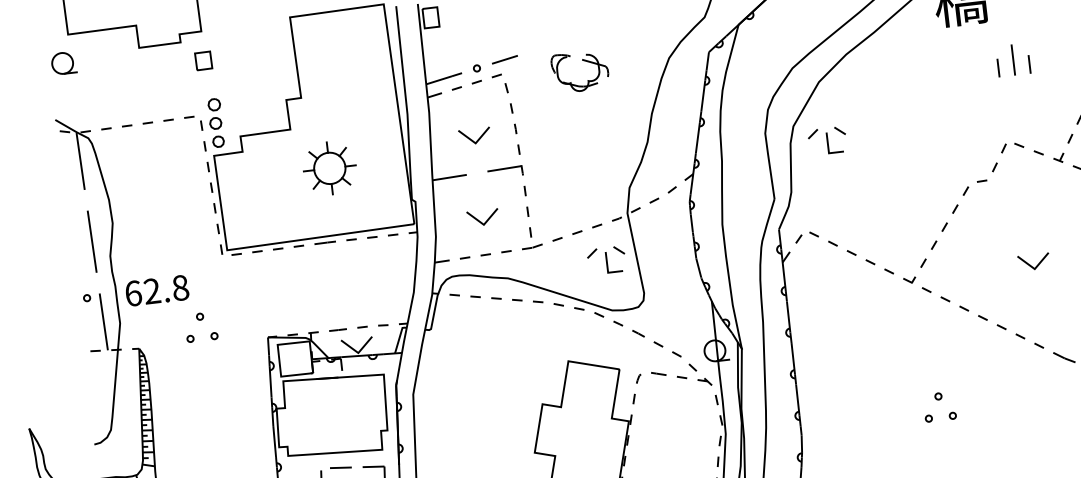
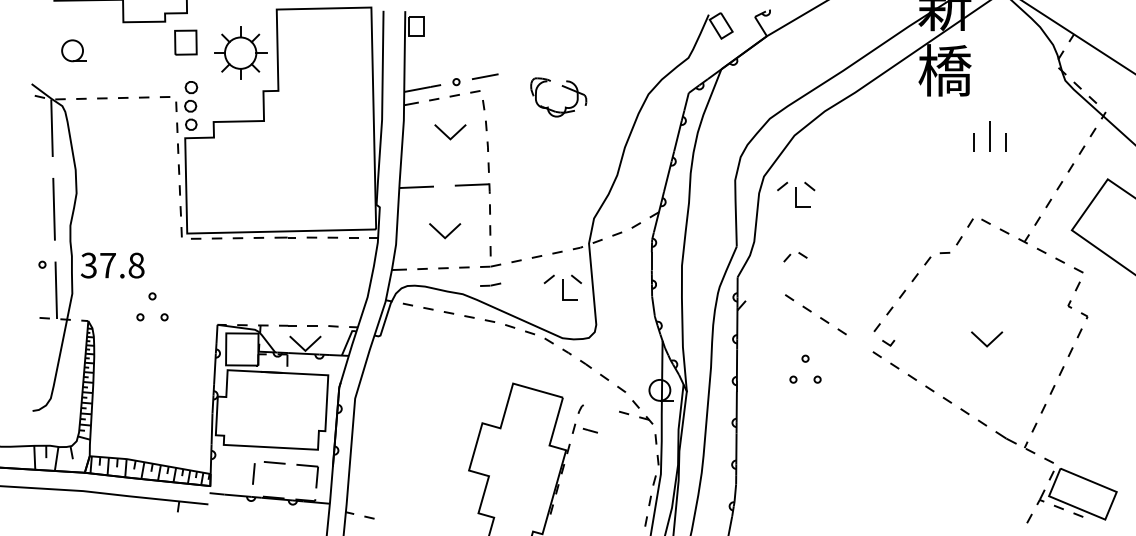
part: (203, 60) -> (185, 42), size x1.4
part: (63, 63) -> (73, 50), moved
part: (474, 136) -> (450, 132), moved
part: (329, 167) -> (240, 52), moved
part: (806, 237) -> (795, 257), moved
line: (534, 265) -> (490, 284), added
part: (909, 280) -> (888, 343), moved
text: (141, 292) -> (97, 265), 62.8 -> 37.8
line: (657, 373) -> (589, 430), moved
part: (939, 406) -> (805, 368), moved

